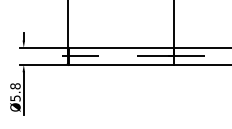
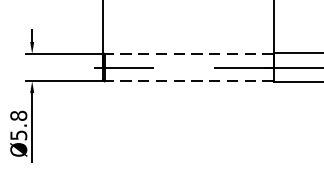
line: (120, 47) -> (188, 53), solid -> dashed
line: (120, 64) -> (188, 80), solid -> dashed

